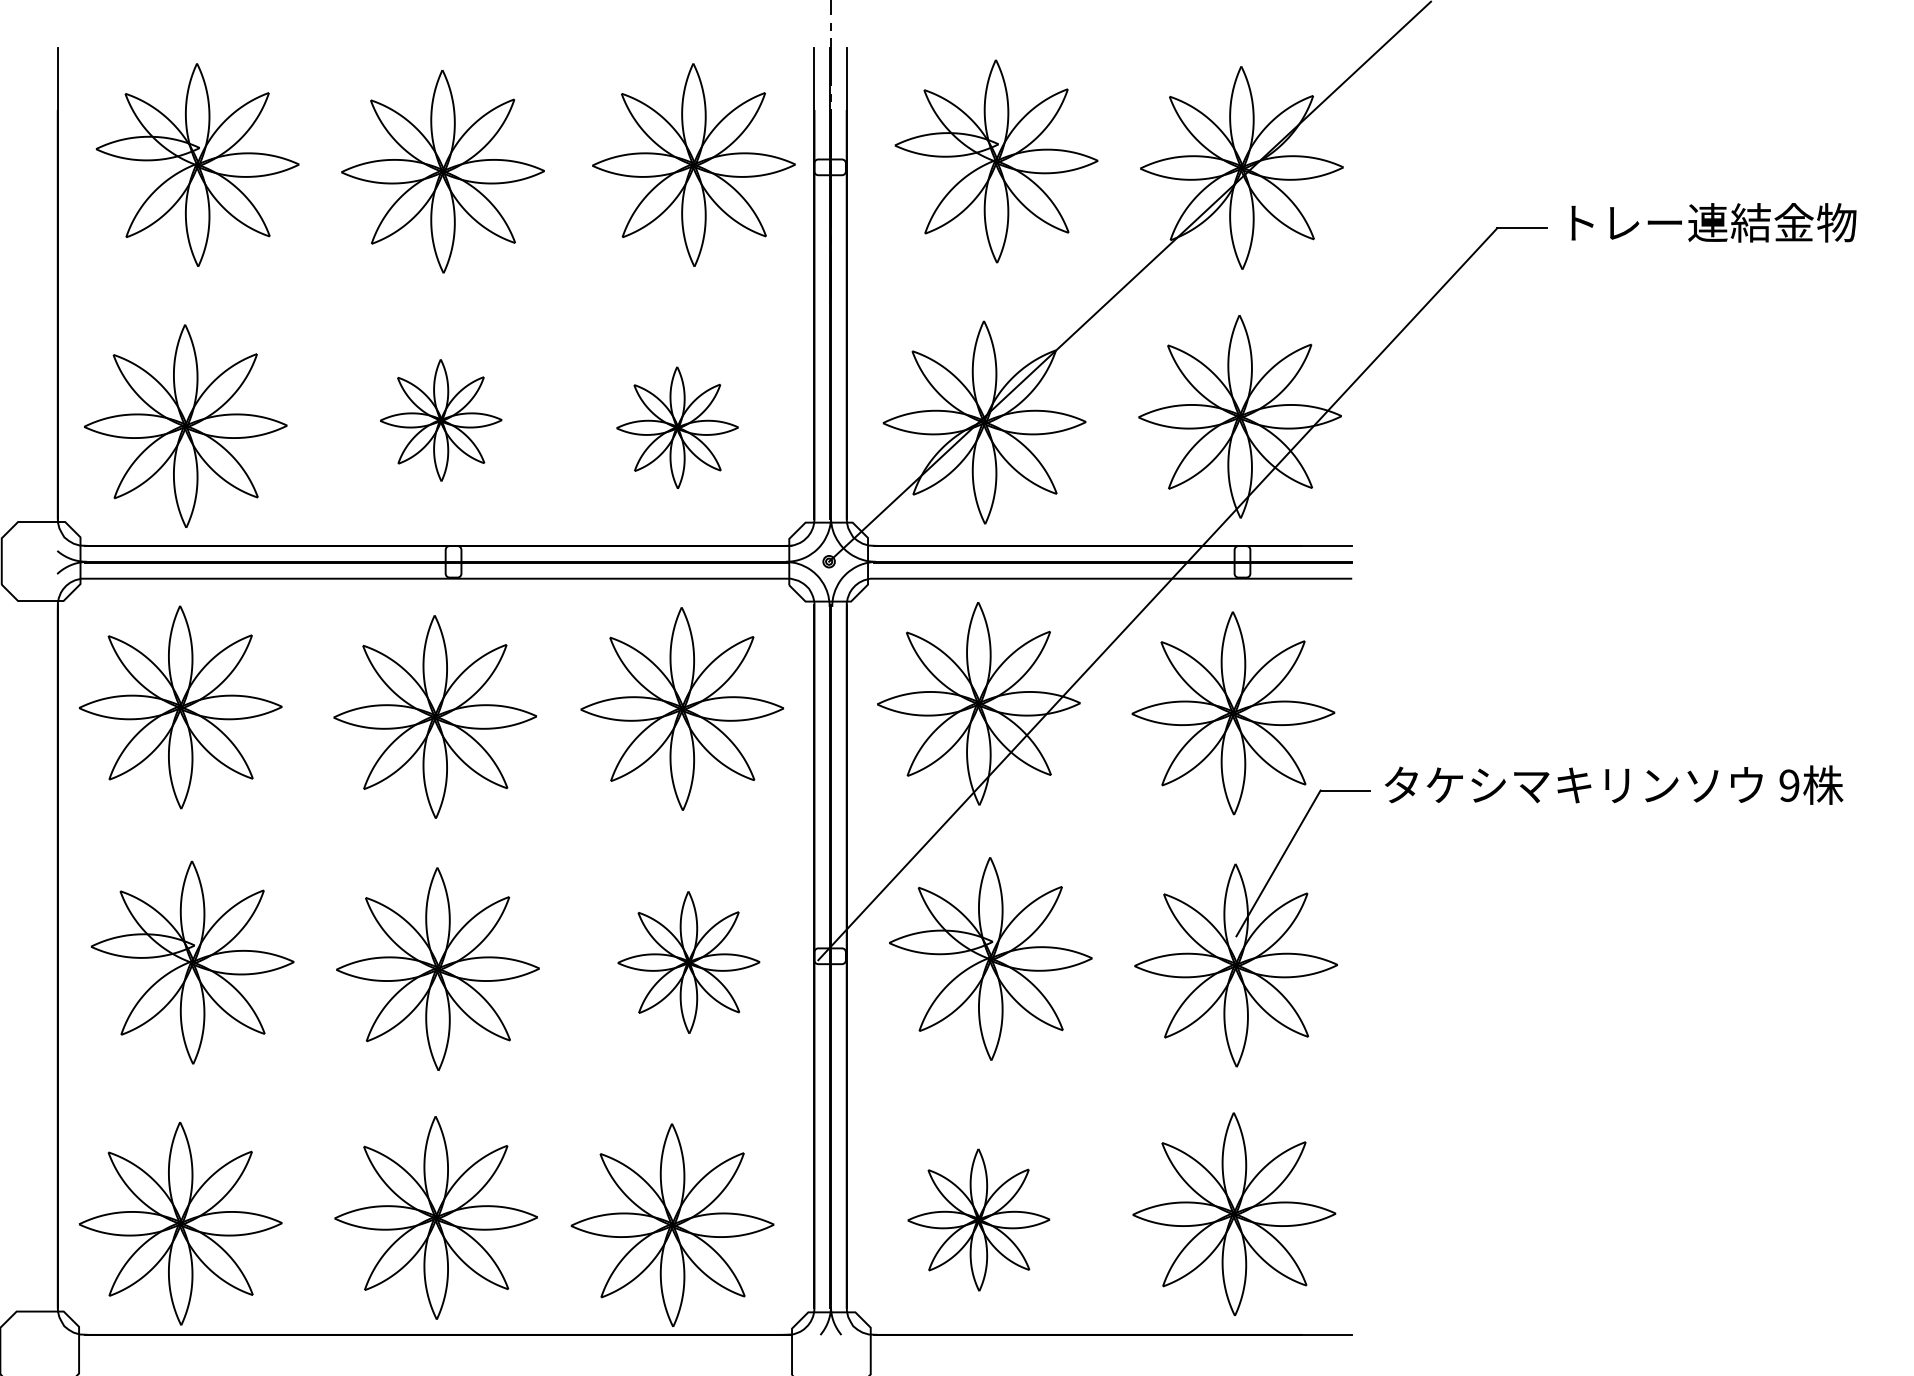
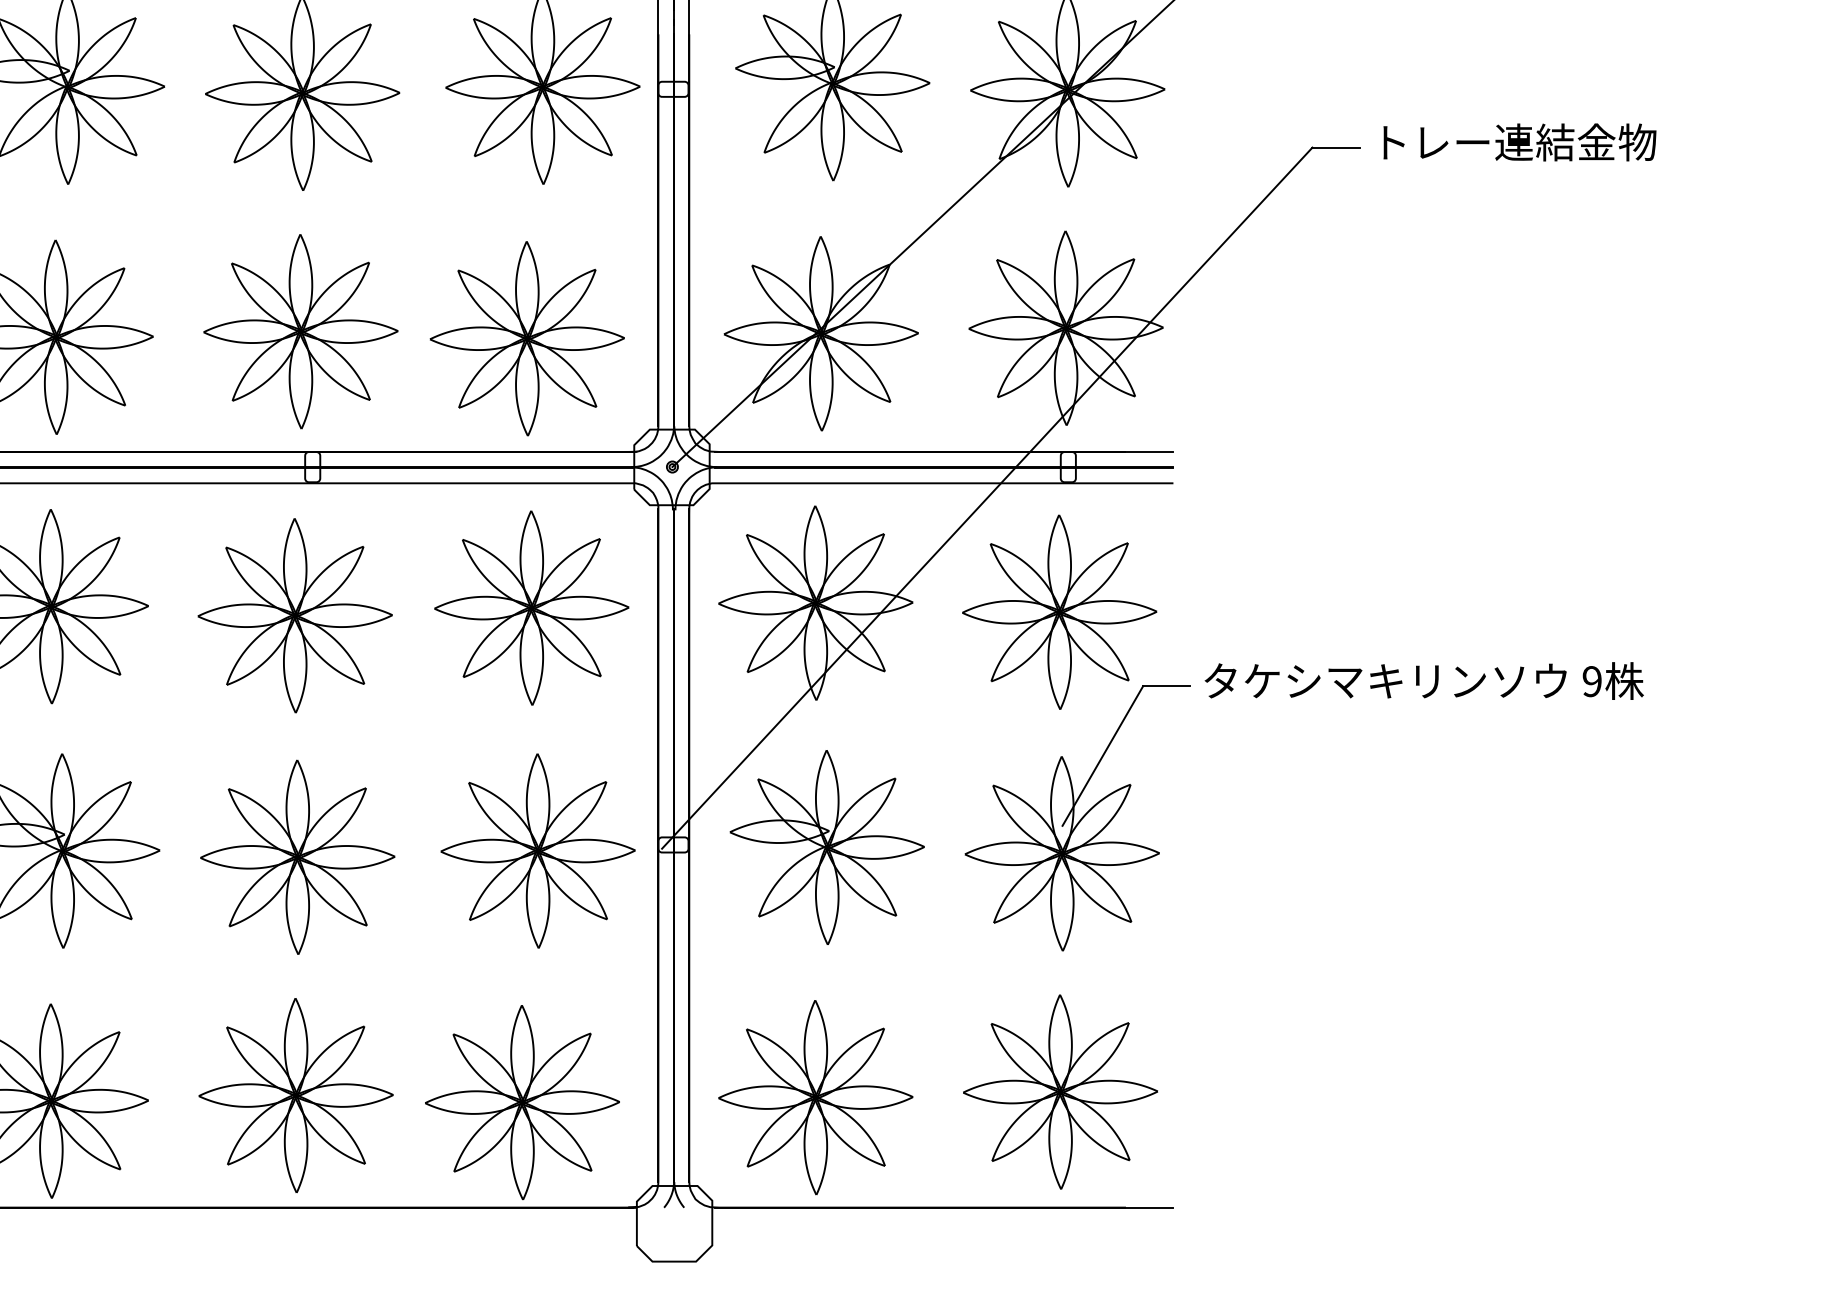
part: (440, 420) -> (300, 331), size x1.67
part: (677, 427) -> (527, 338), size x1.67
part: (688, 962) -> (537, 850), size x1.43
part: (978, 1219) -> (815, 1097), size x1.43

